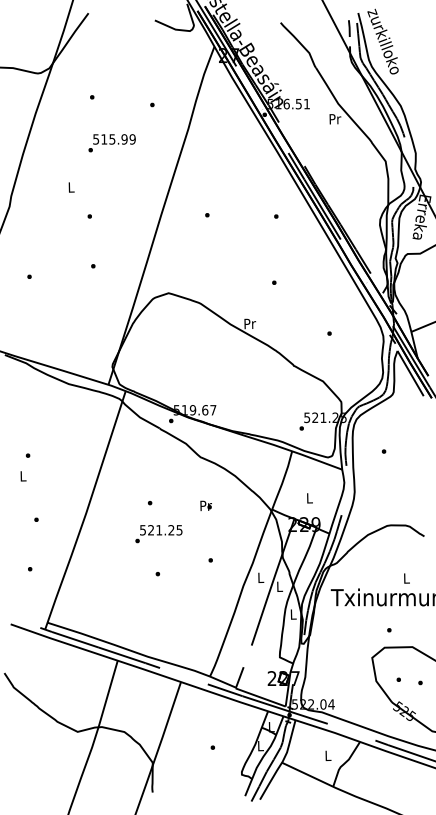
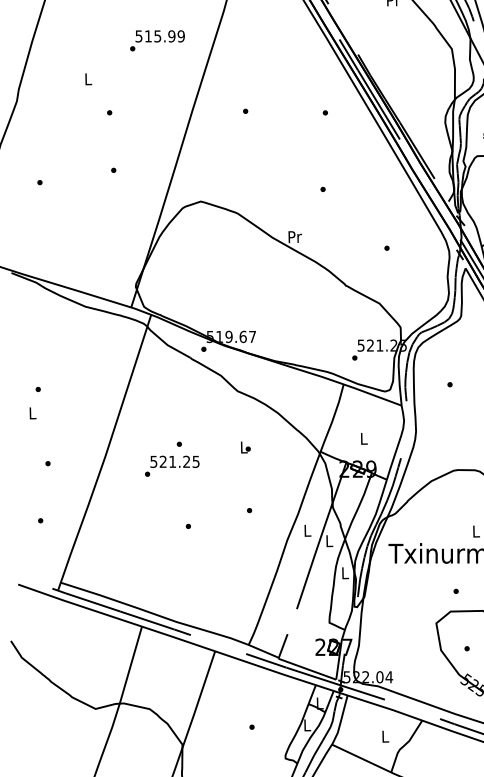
text: (111, 143) -> (156, 41), moved
text: (205, 505) -> (243, 447), Pr -> L
text: (158, 534) -> (171, 466), moved

